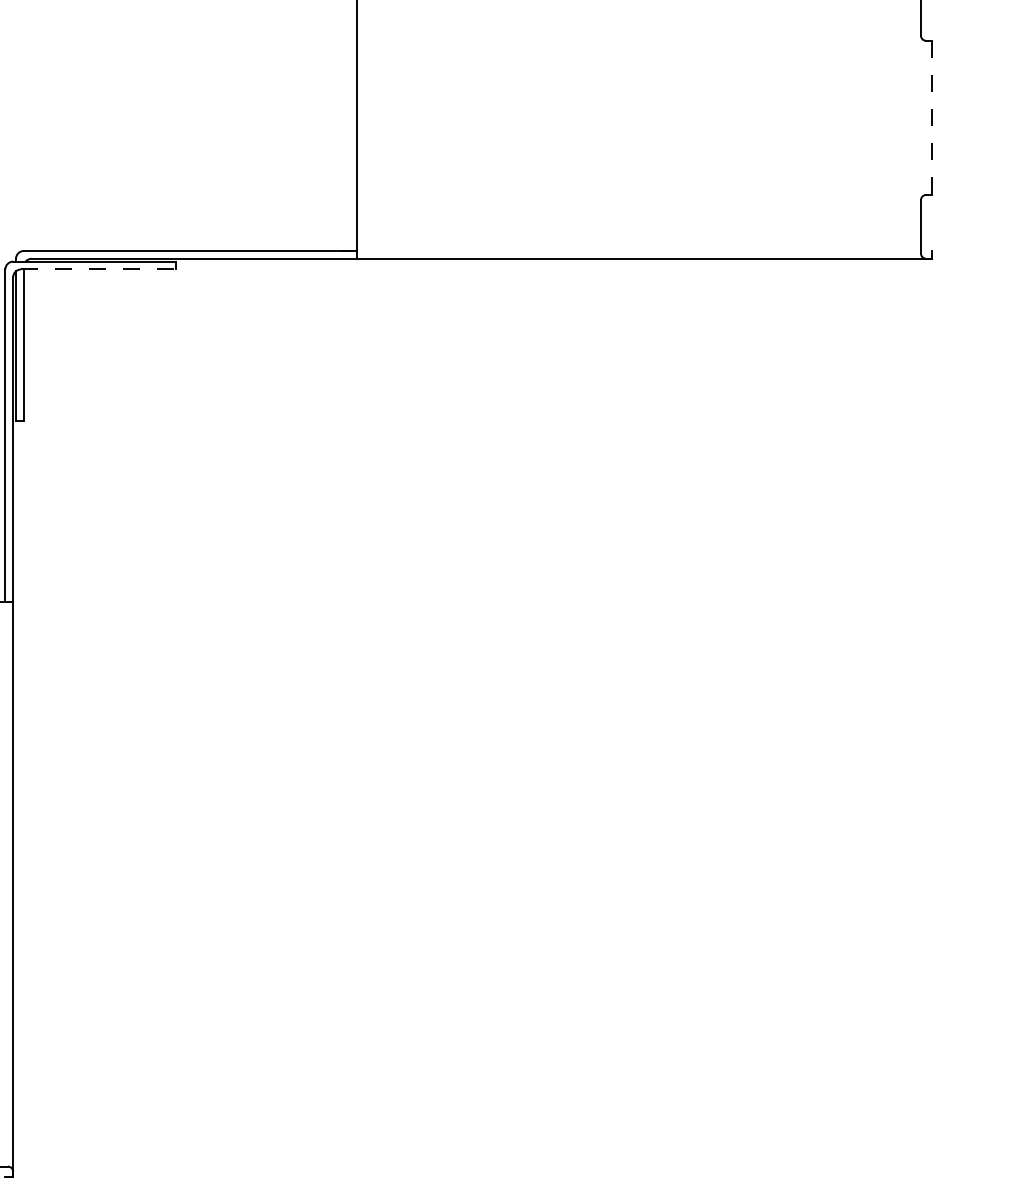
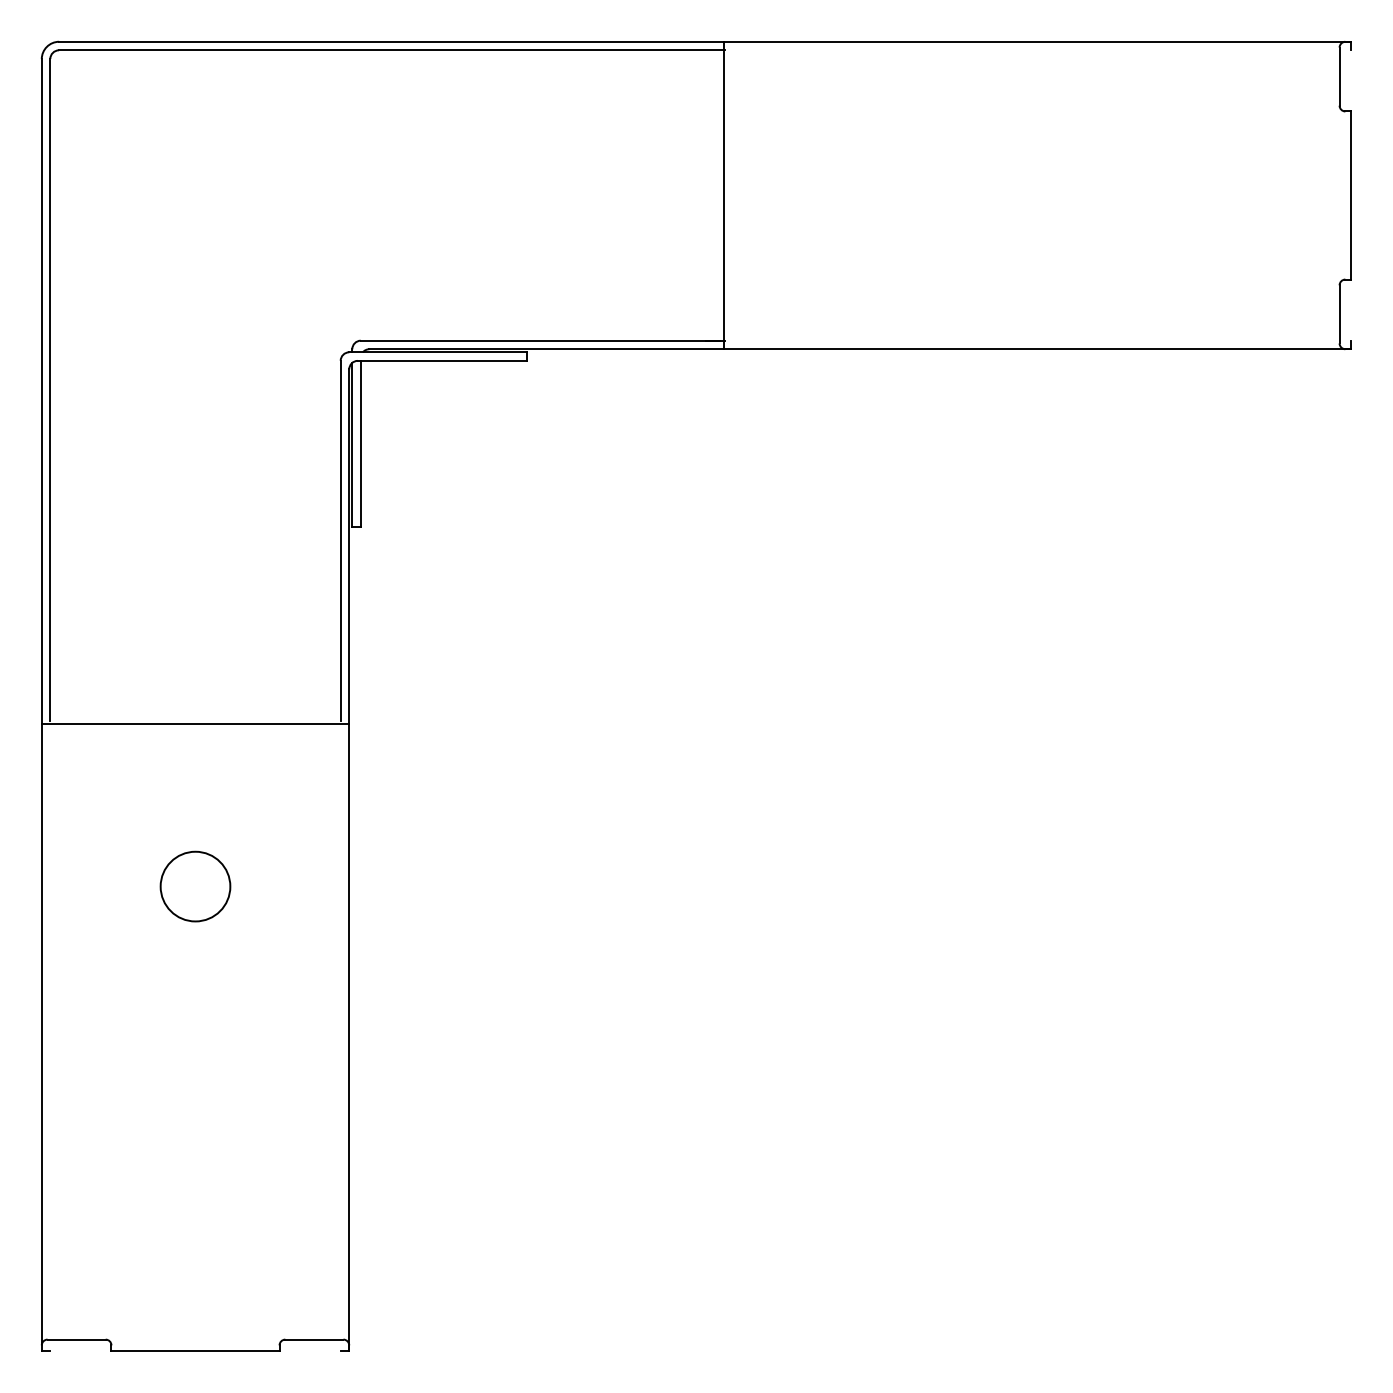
line: (931, 118) -> (1351, 196), dashed -> solid
line: (98, 269) -> (442, 360), dashed -> solid

